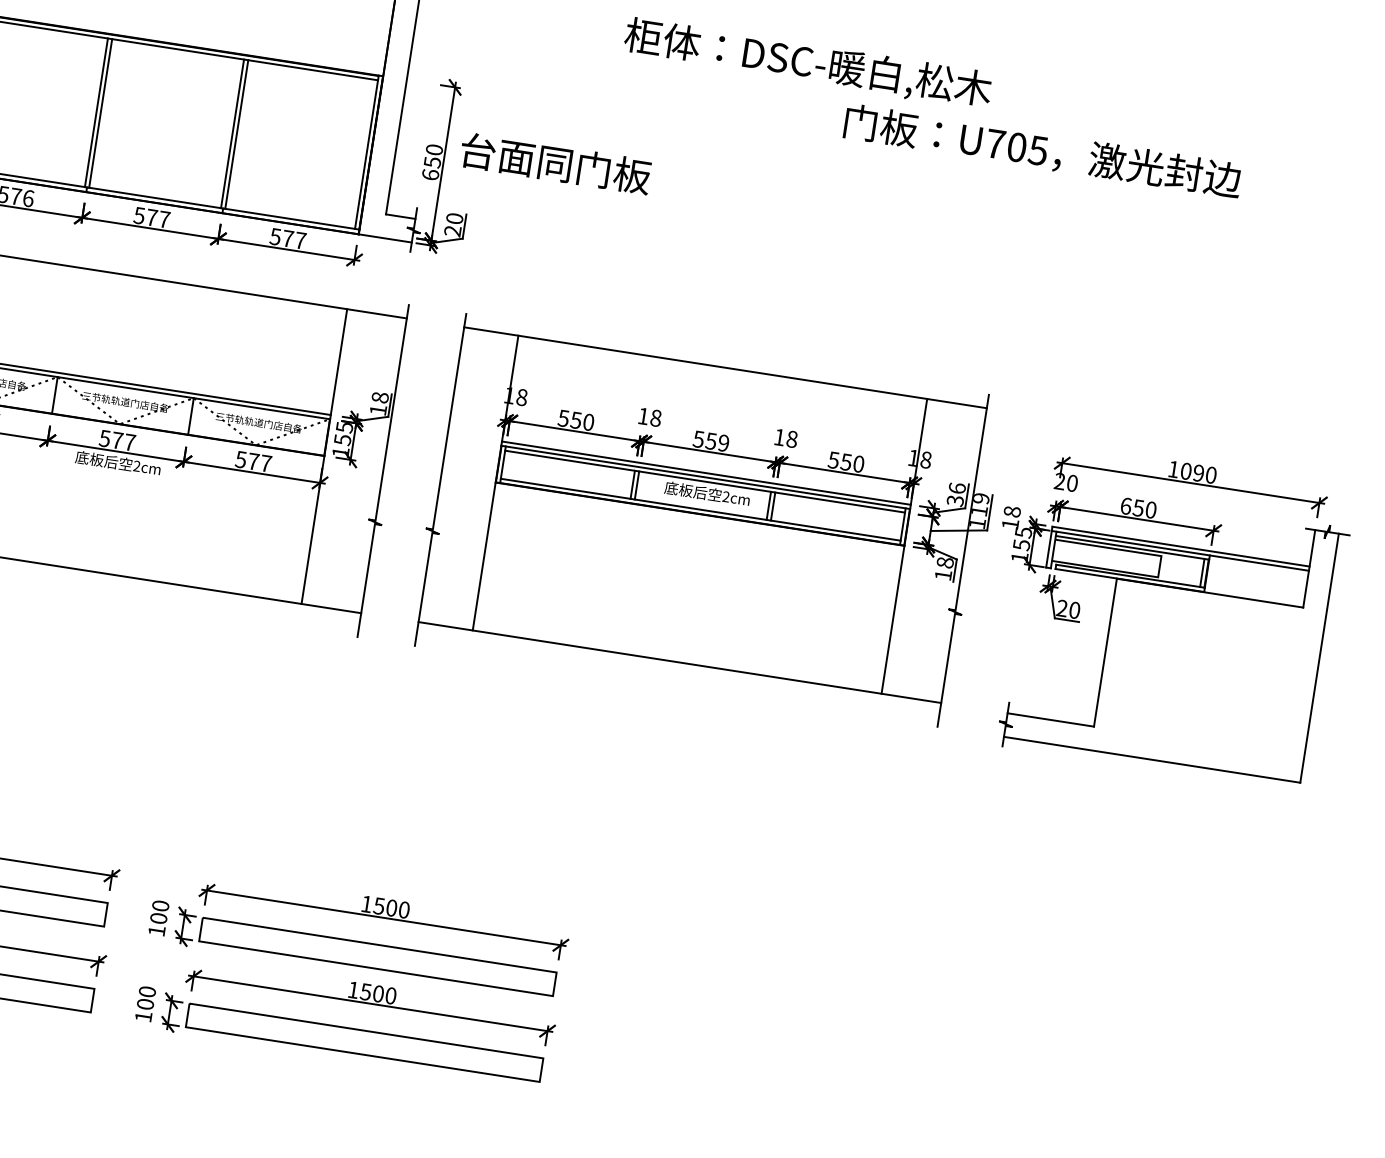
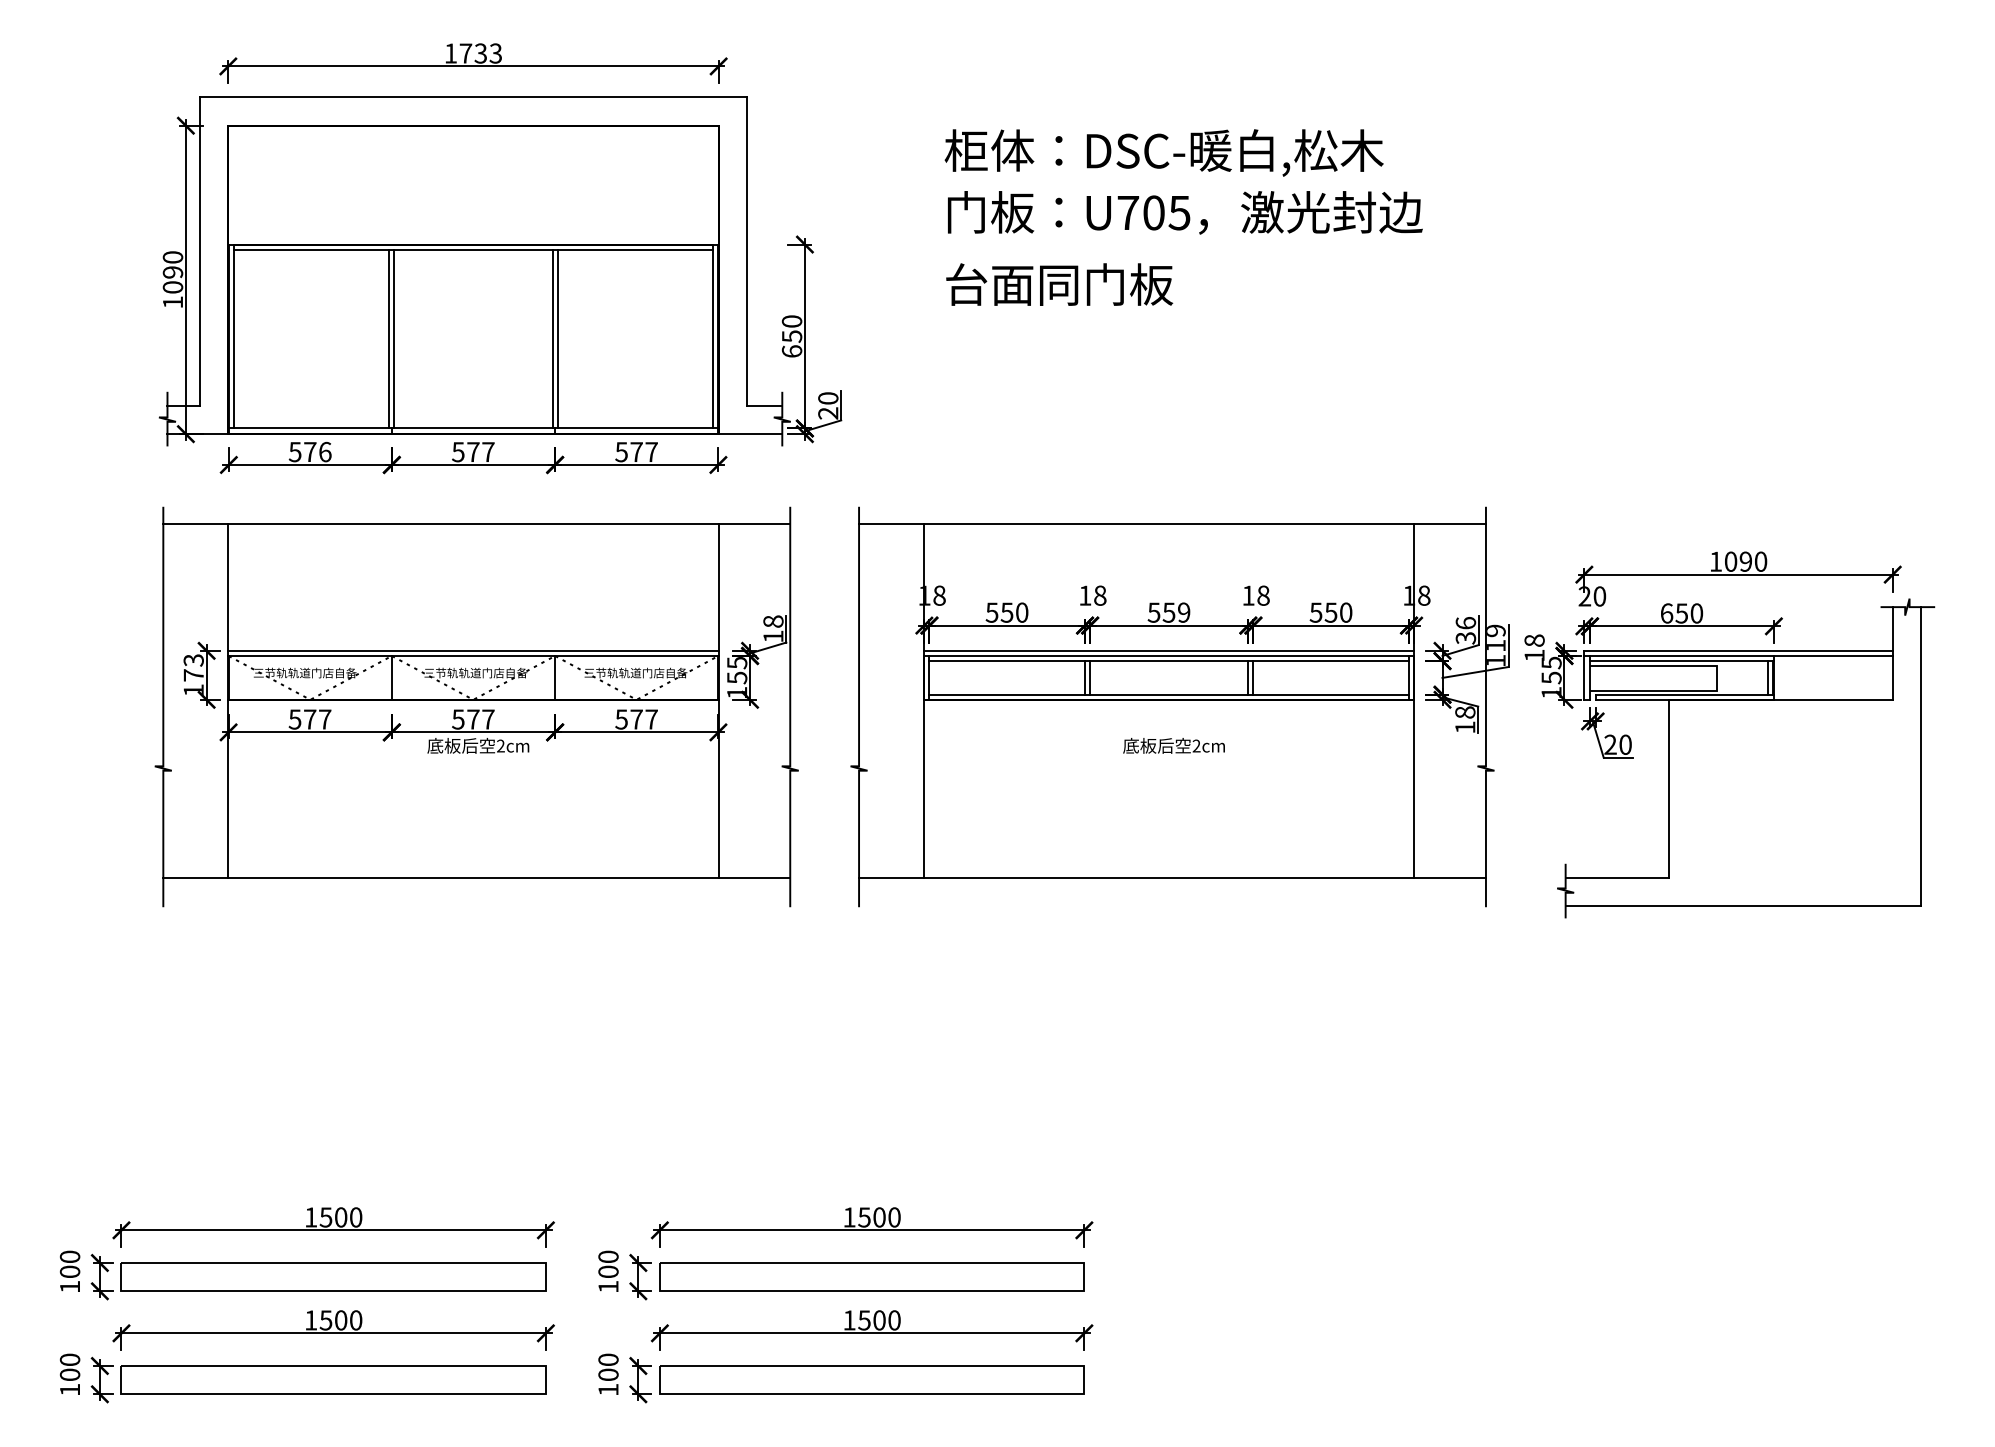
text: (807, 63) -> (1163, 152), moved
text: (1043, 151) -> (1185, 212), moved
text: (555, 163) -> (1059, 284), moved
text: (706, 493) -> (1173, 745), moved

